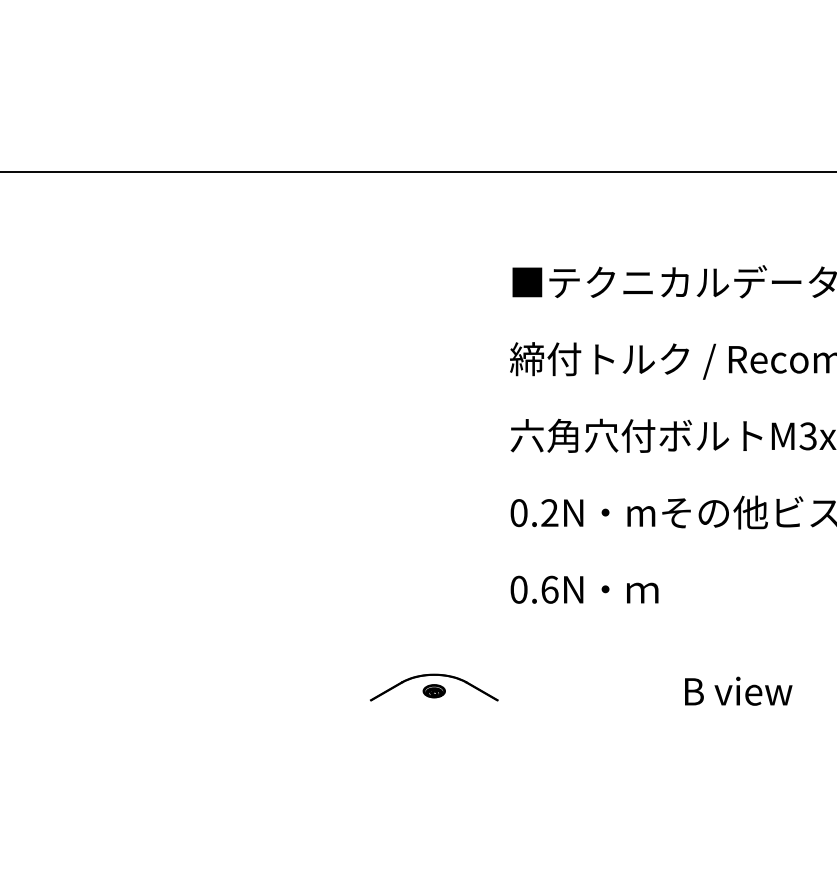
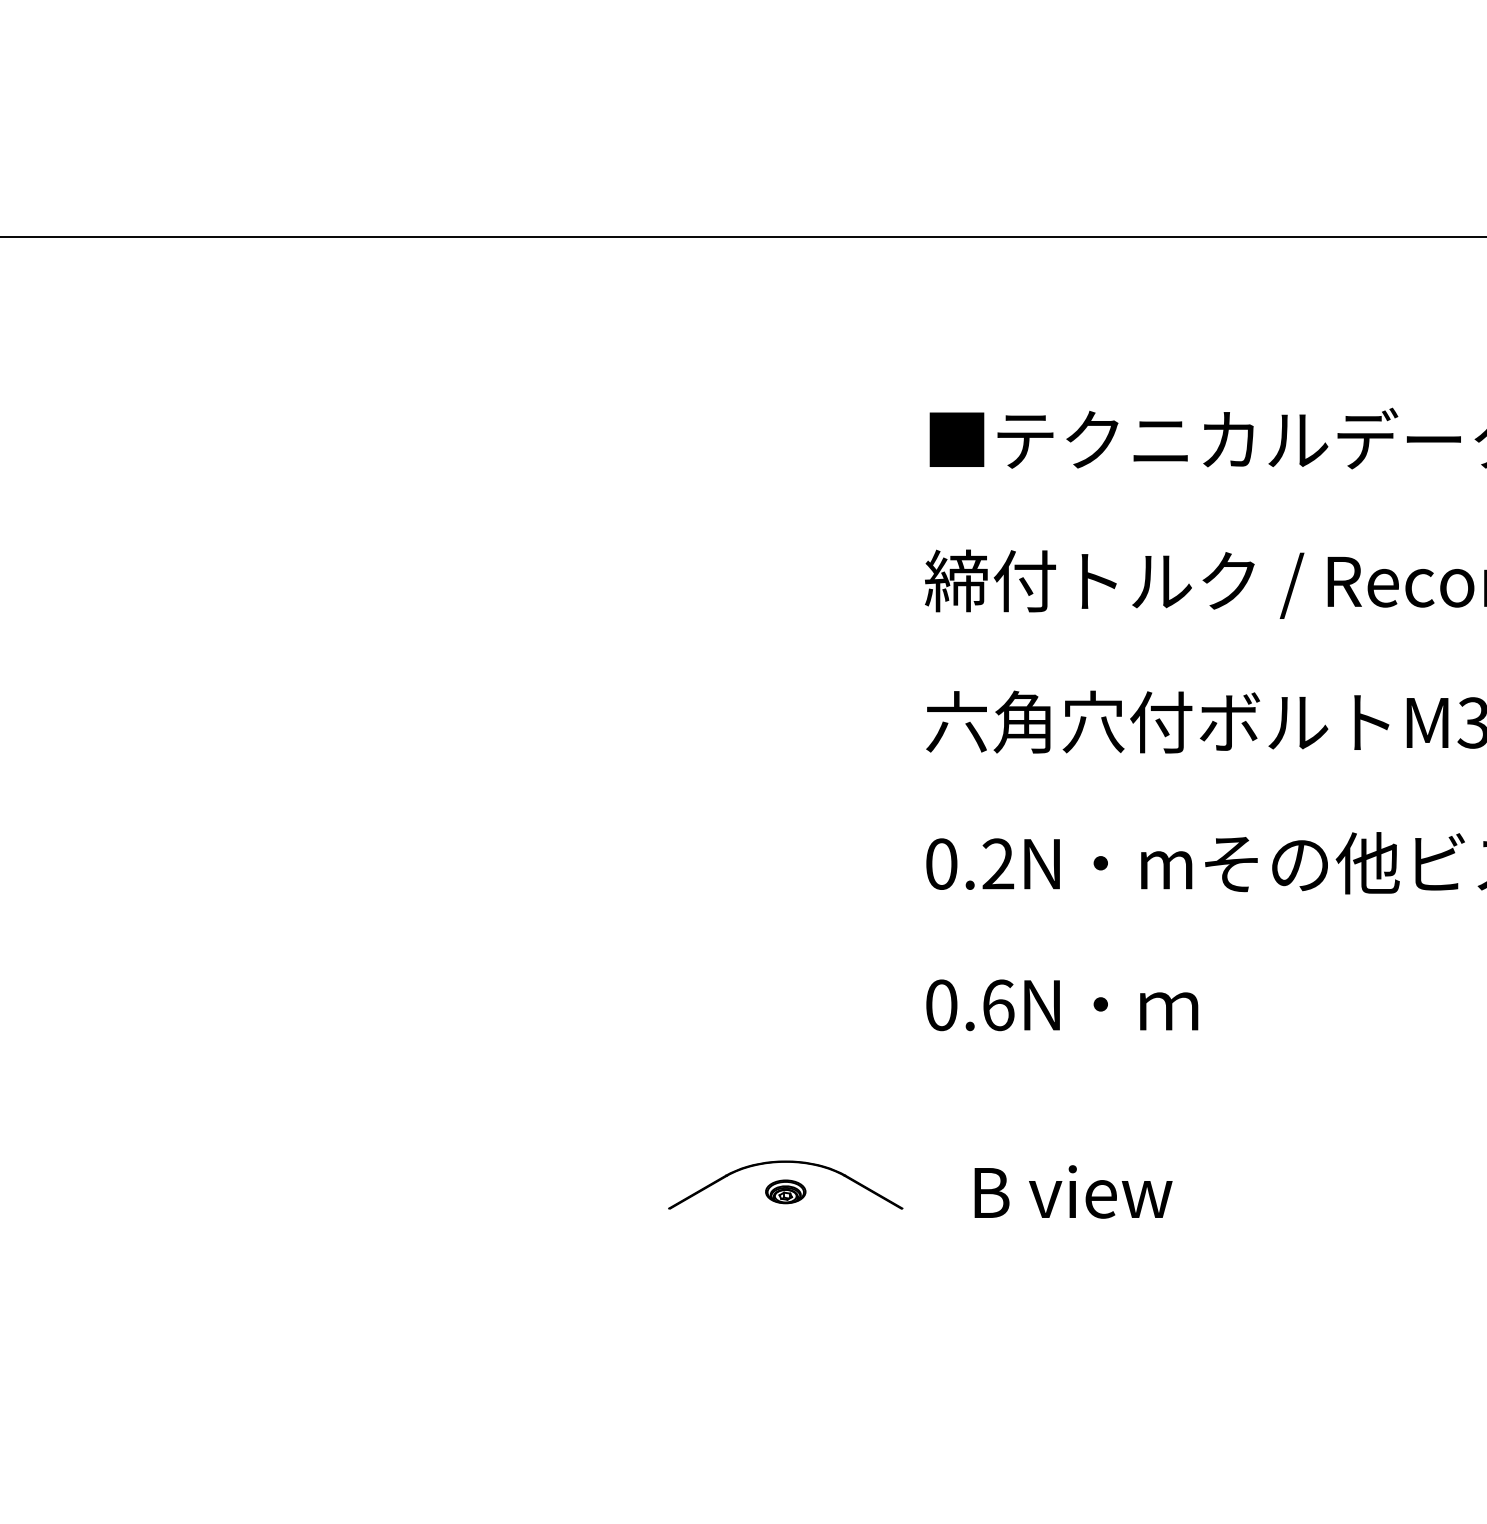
text: (738, 690) -> (1073, 1190), moved

